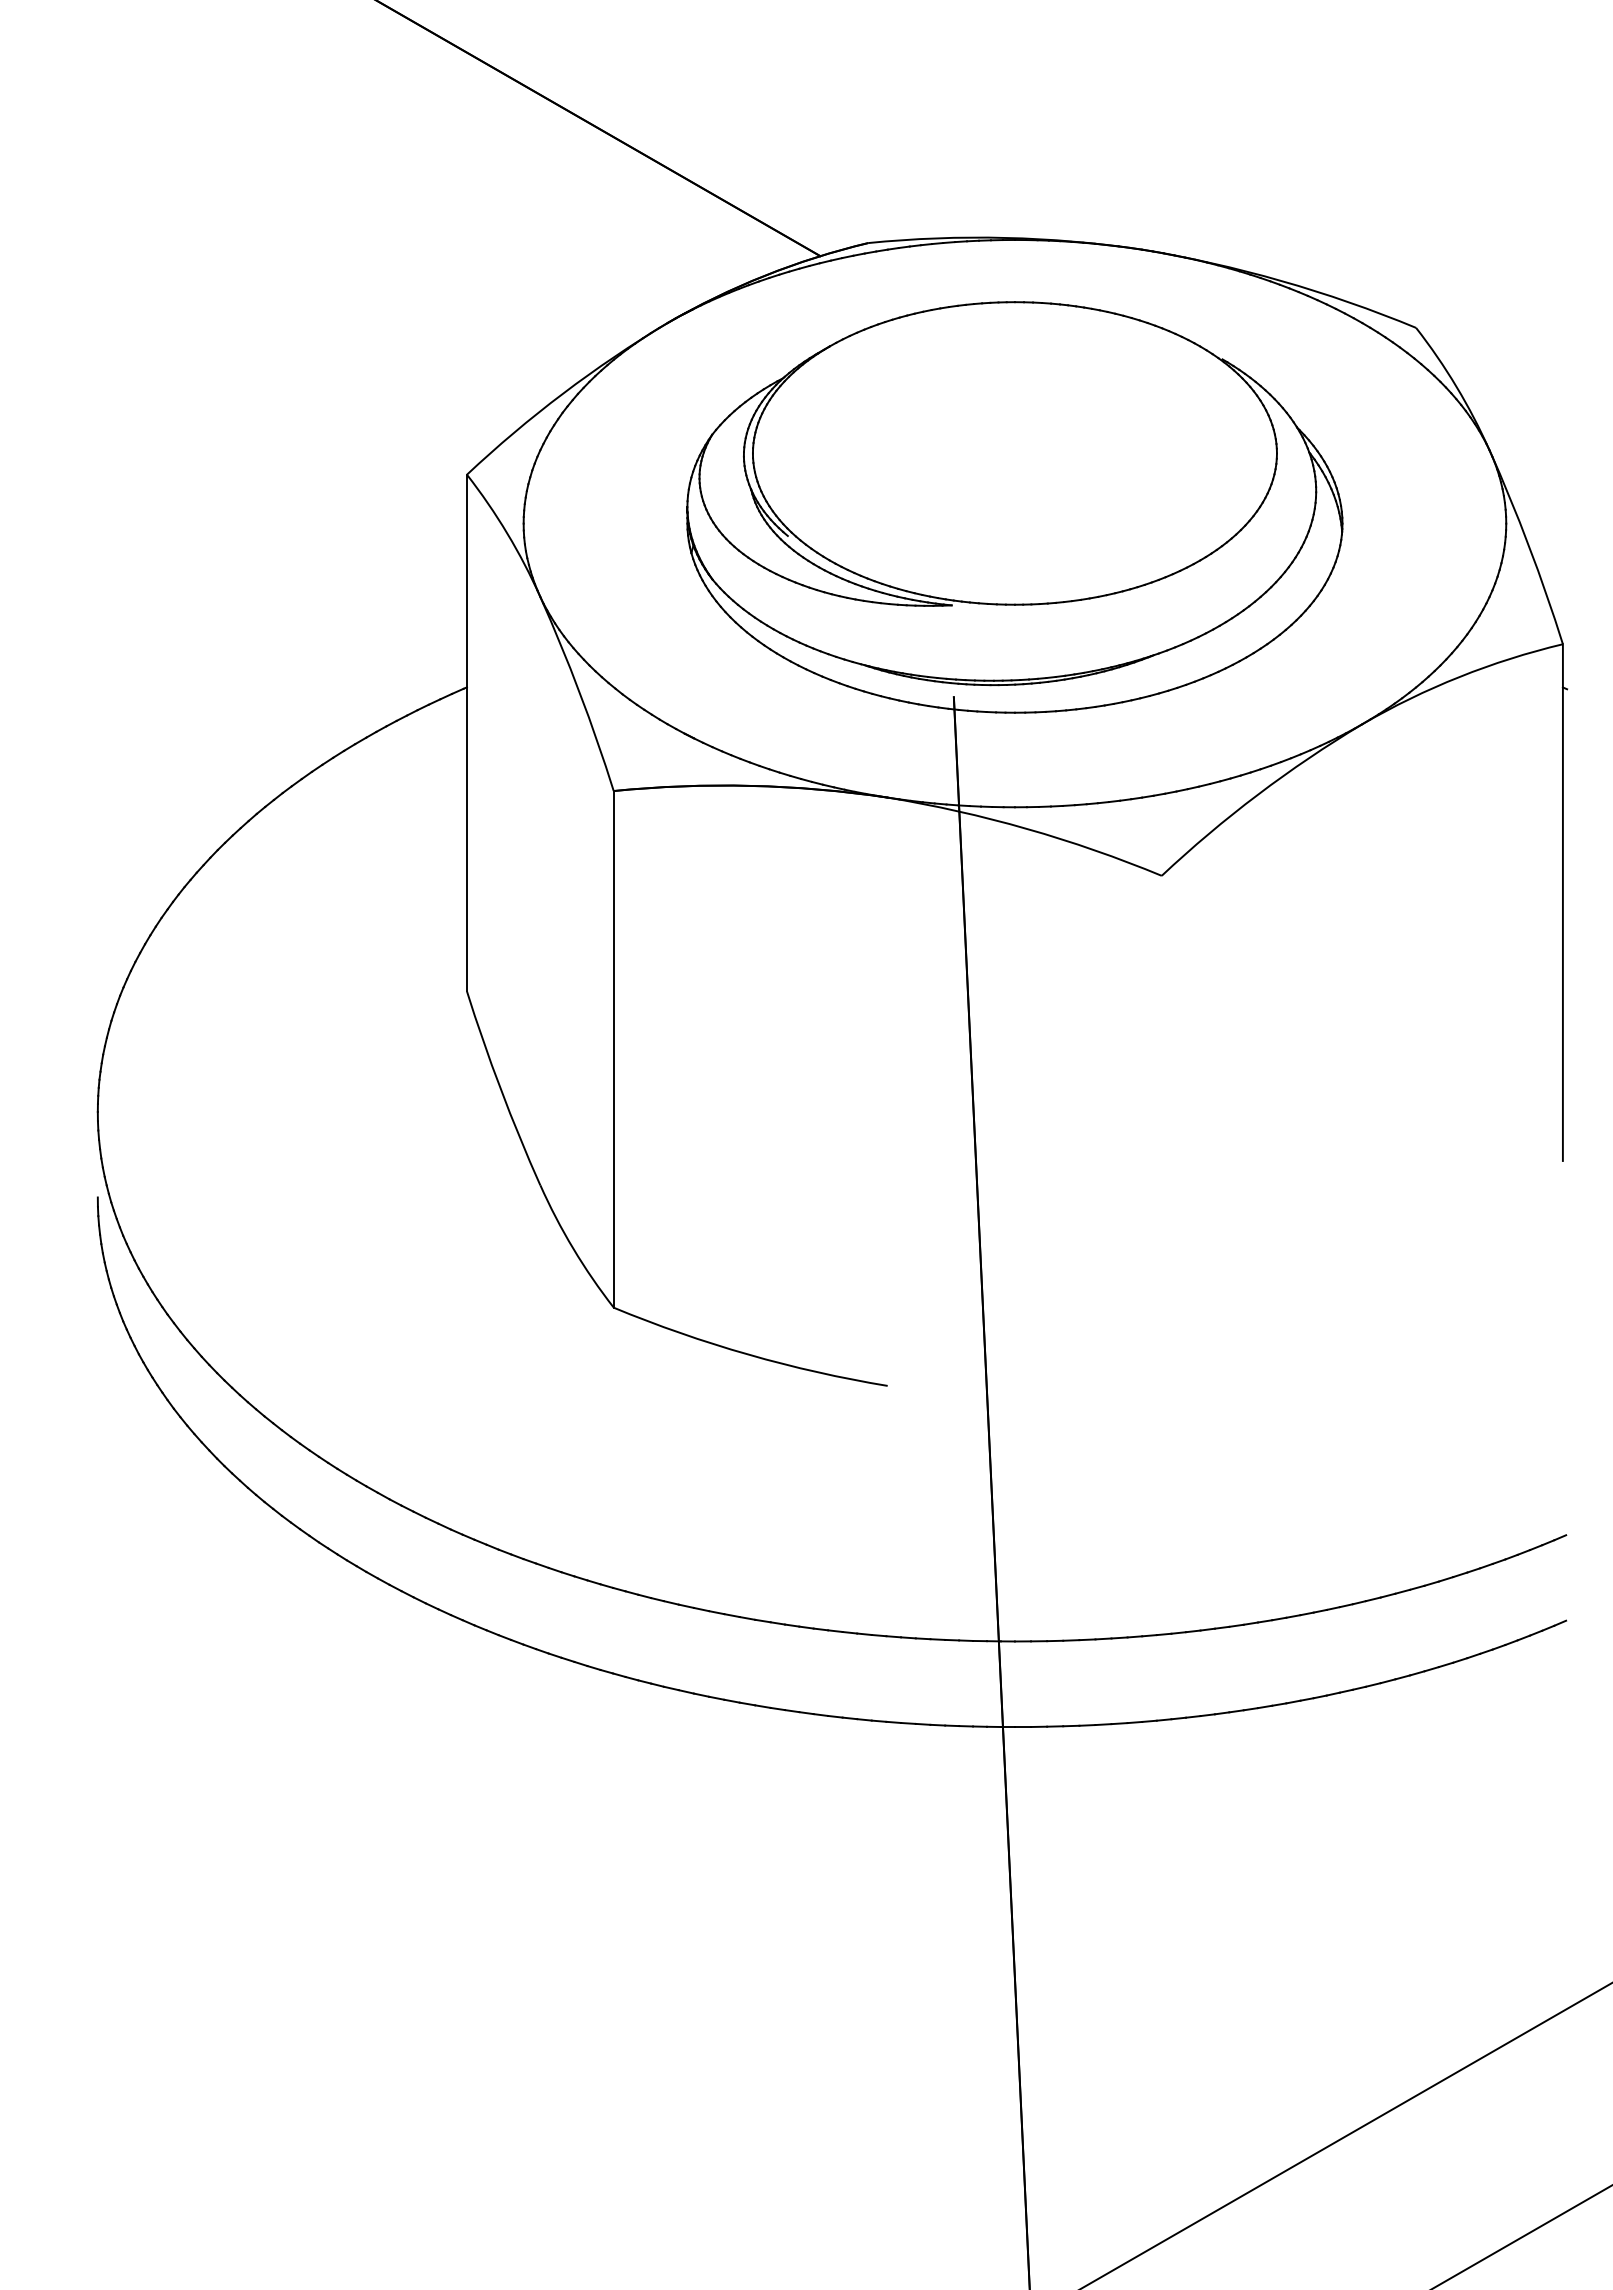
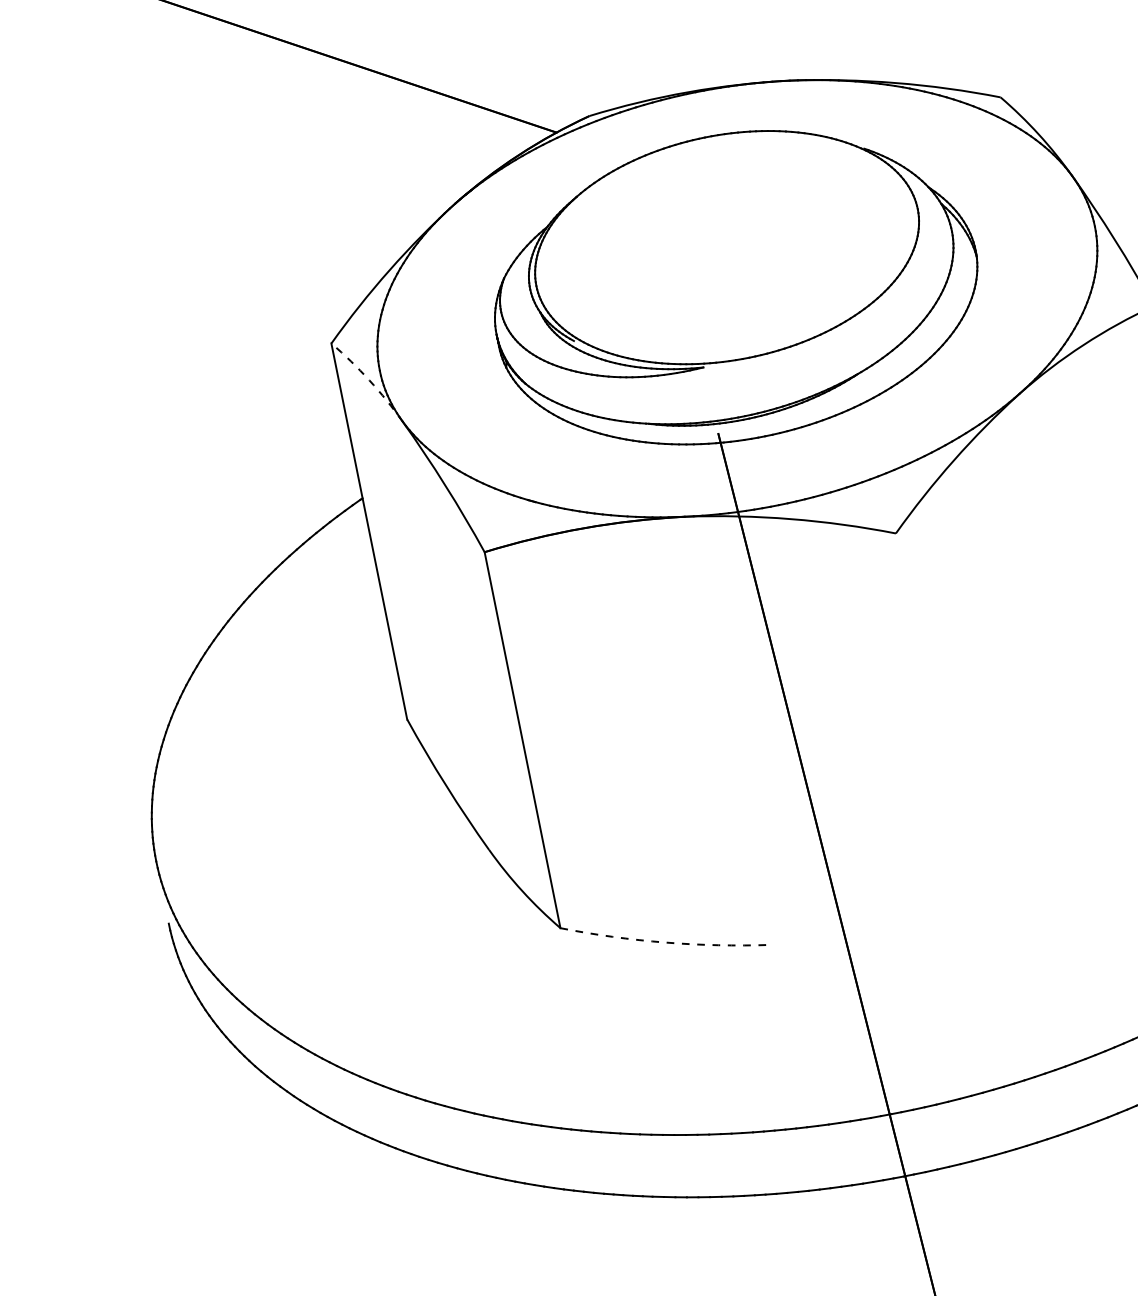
arc: (507, 533) -> (369, 380), solid -> dashed
arc: (748, 1354) -> (665, 942), solid -> dashed

